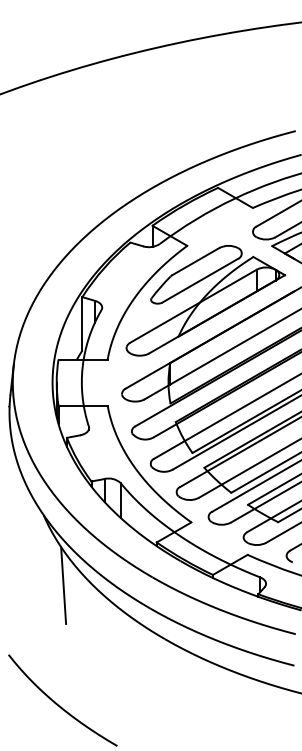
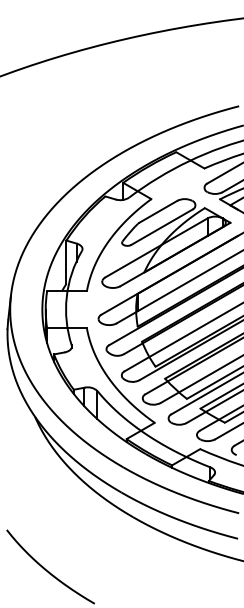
line: (63, 585) -> (51, 473), removed

